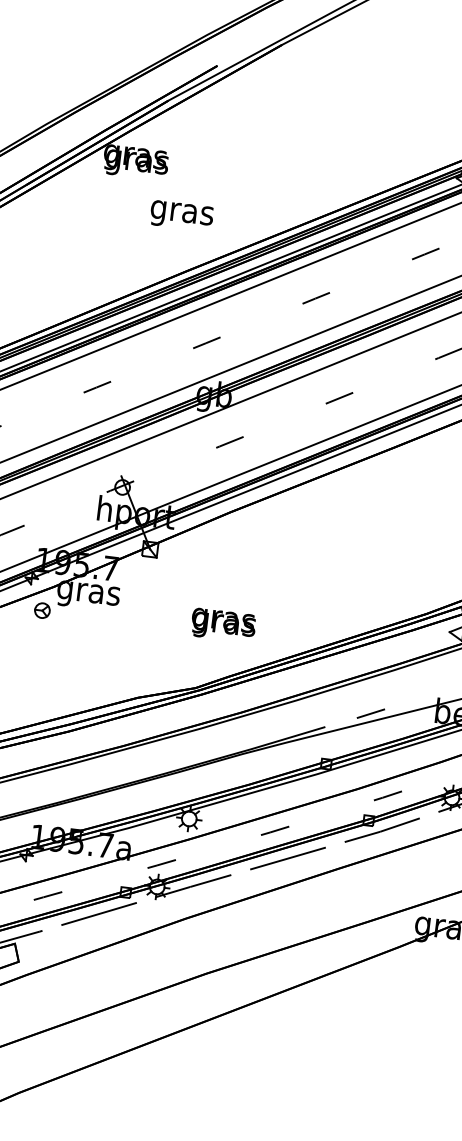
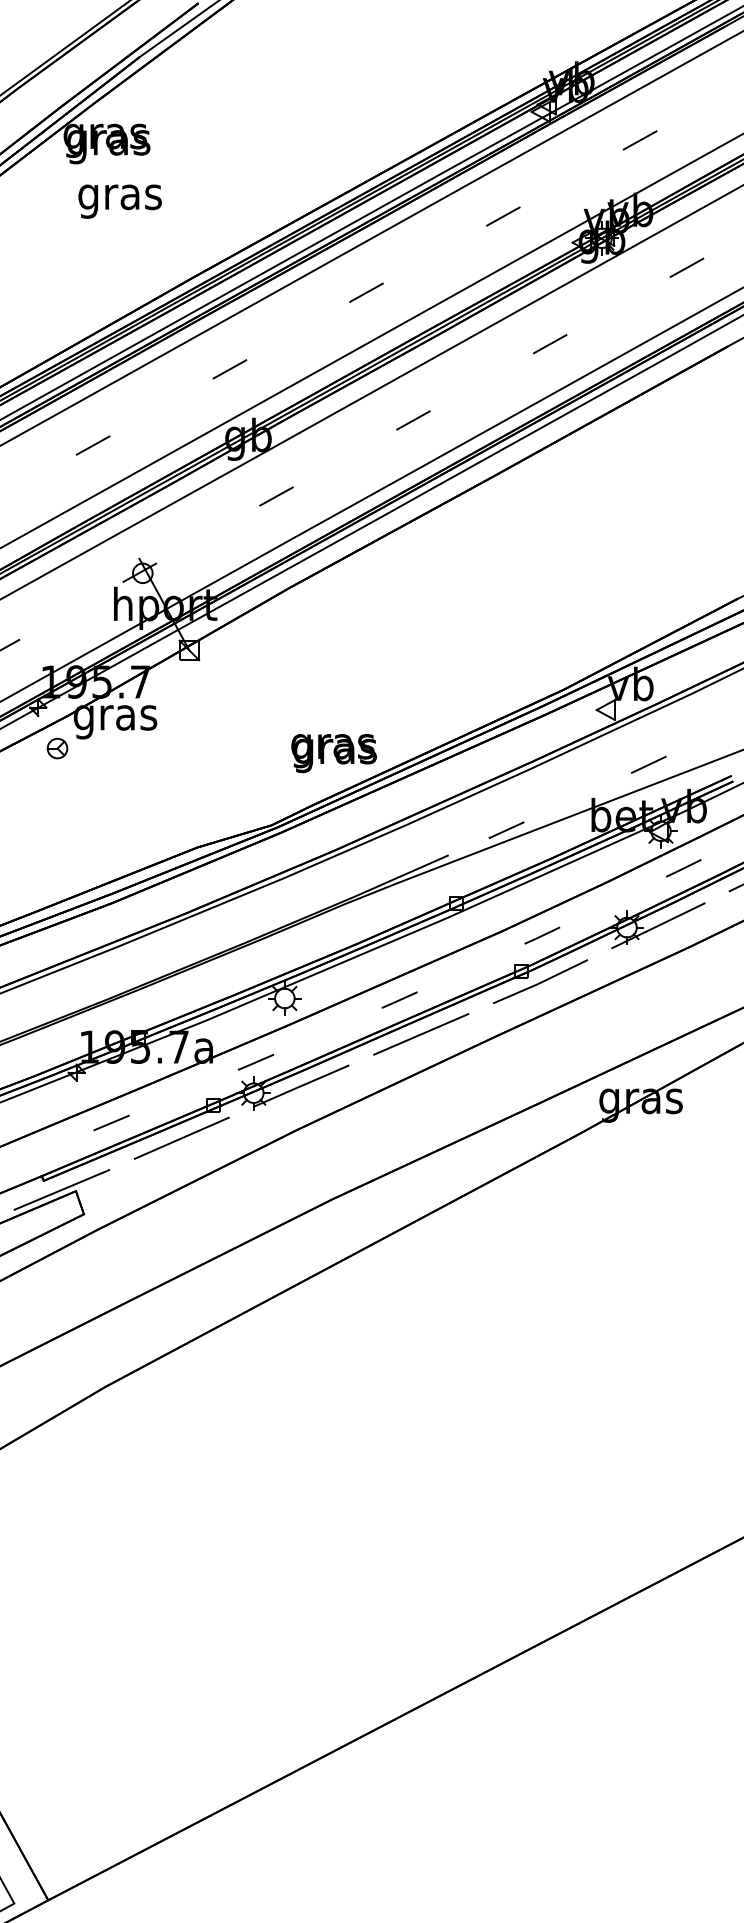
text: (181, 215) -> (119, 201), moved
text: (223, 625) -> (333, 753), moved

